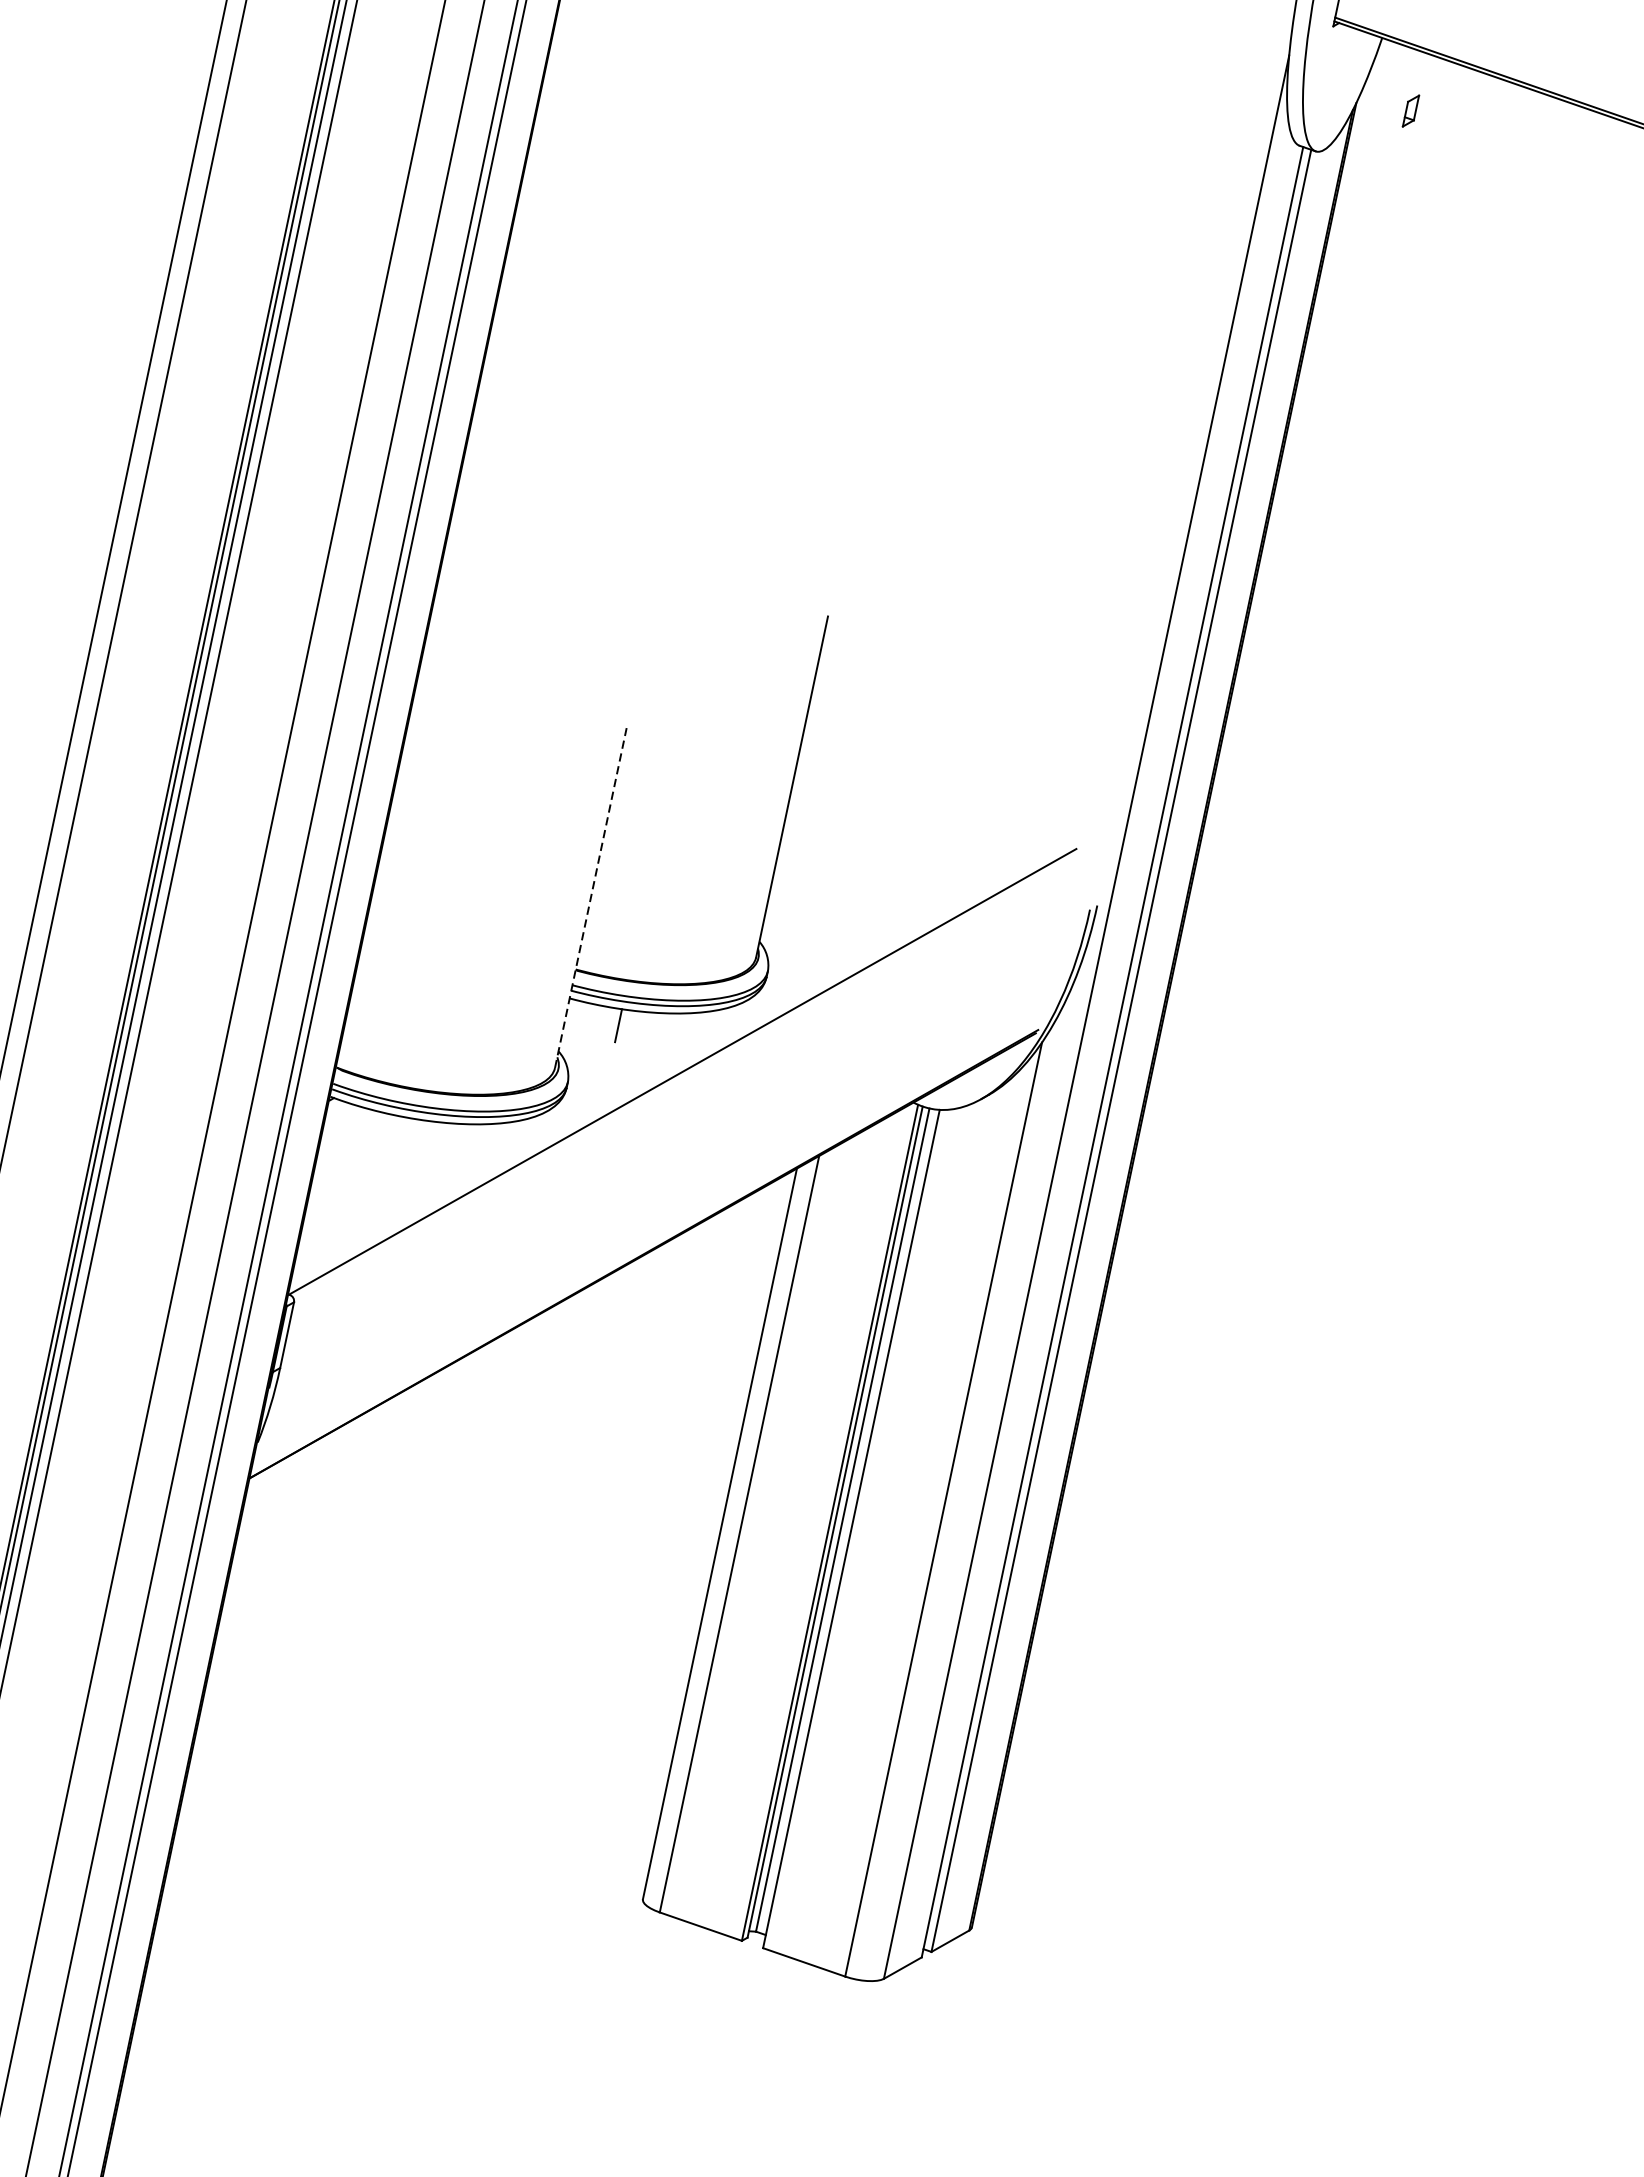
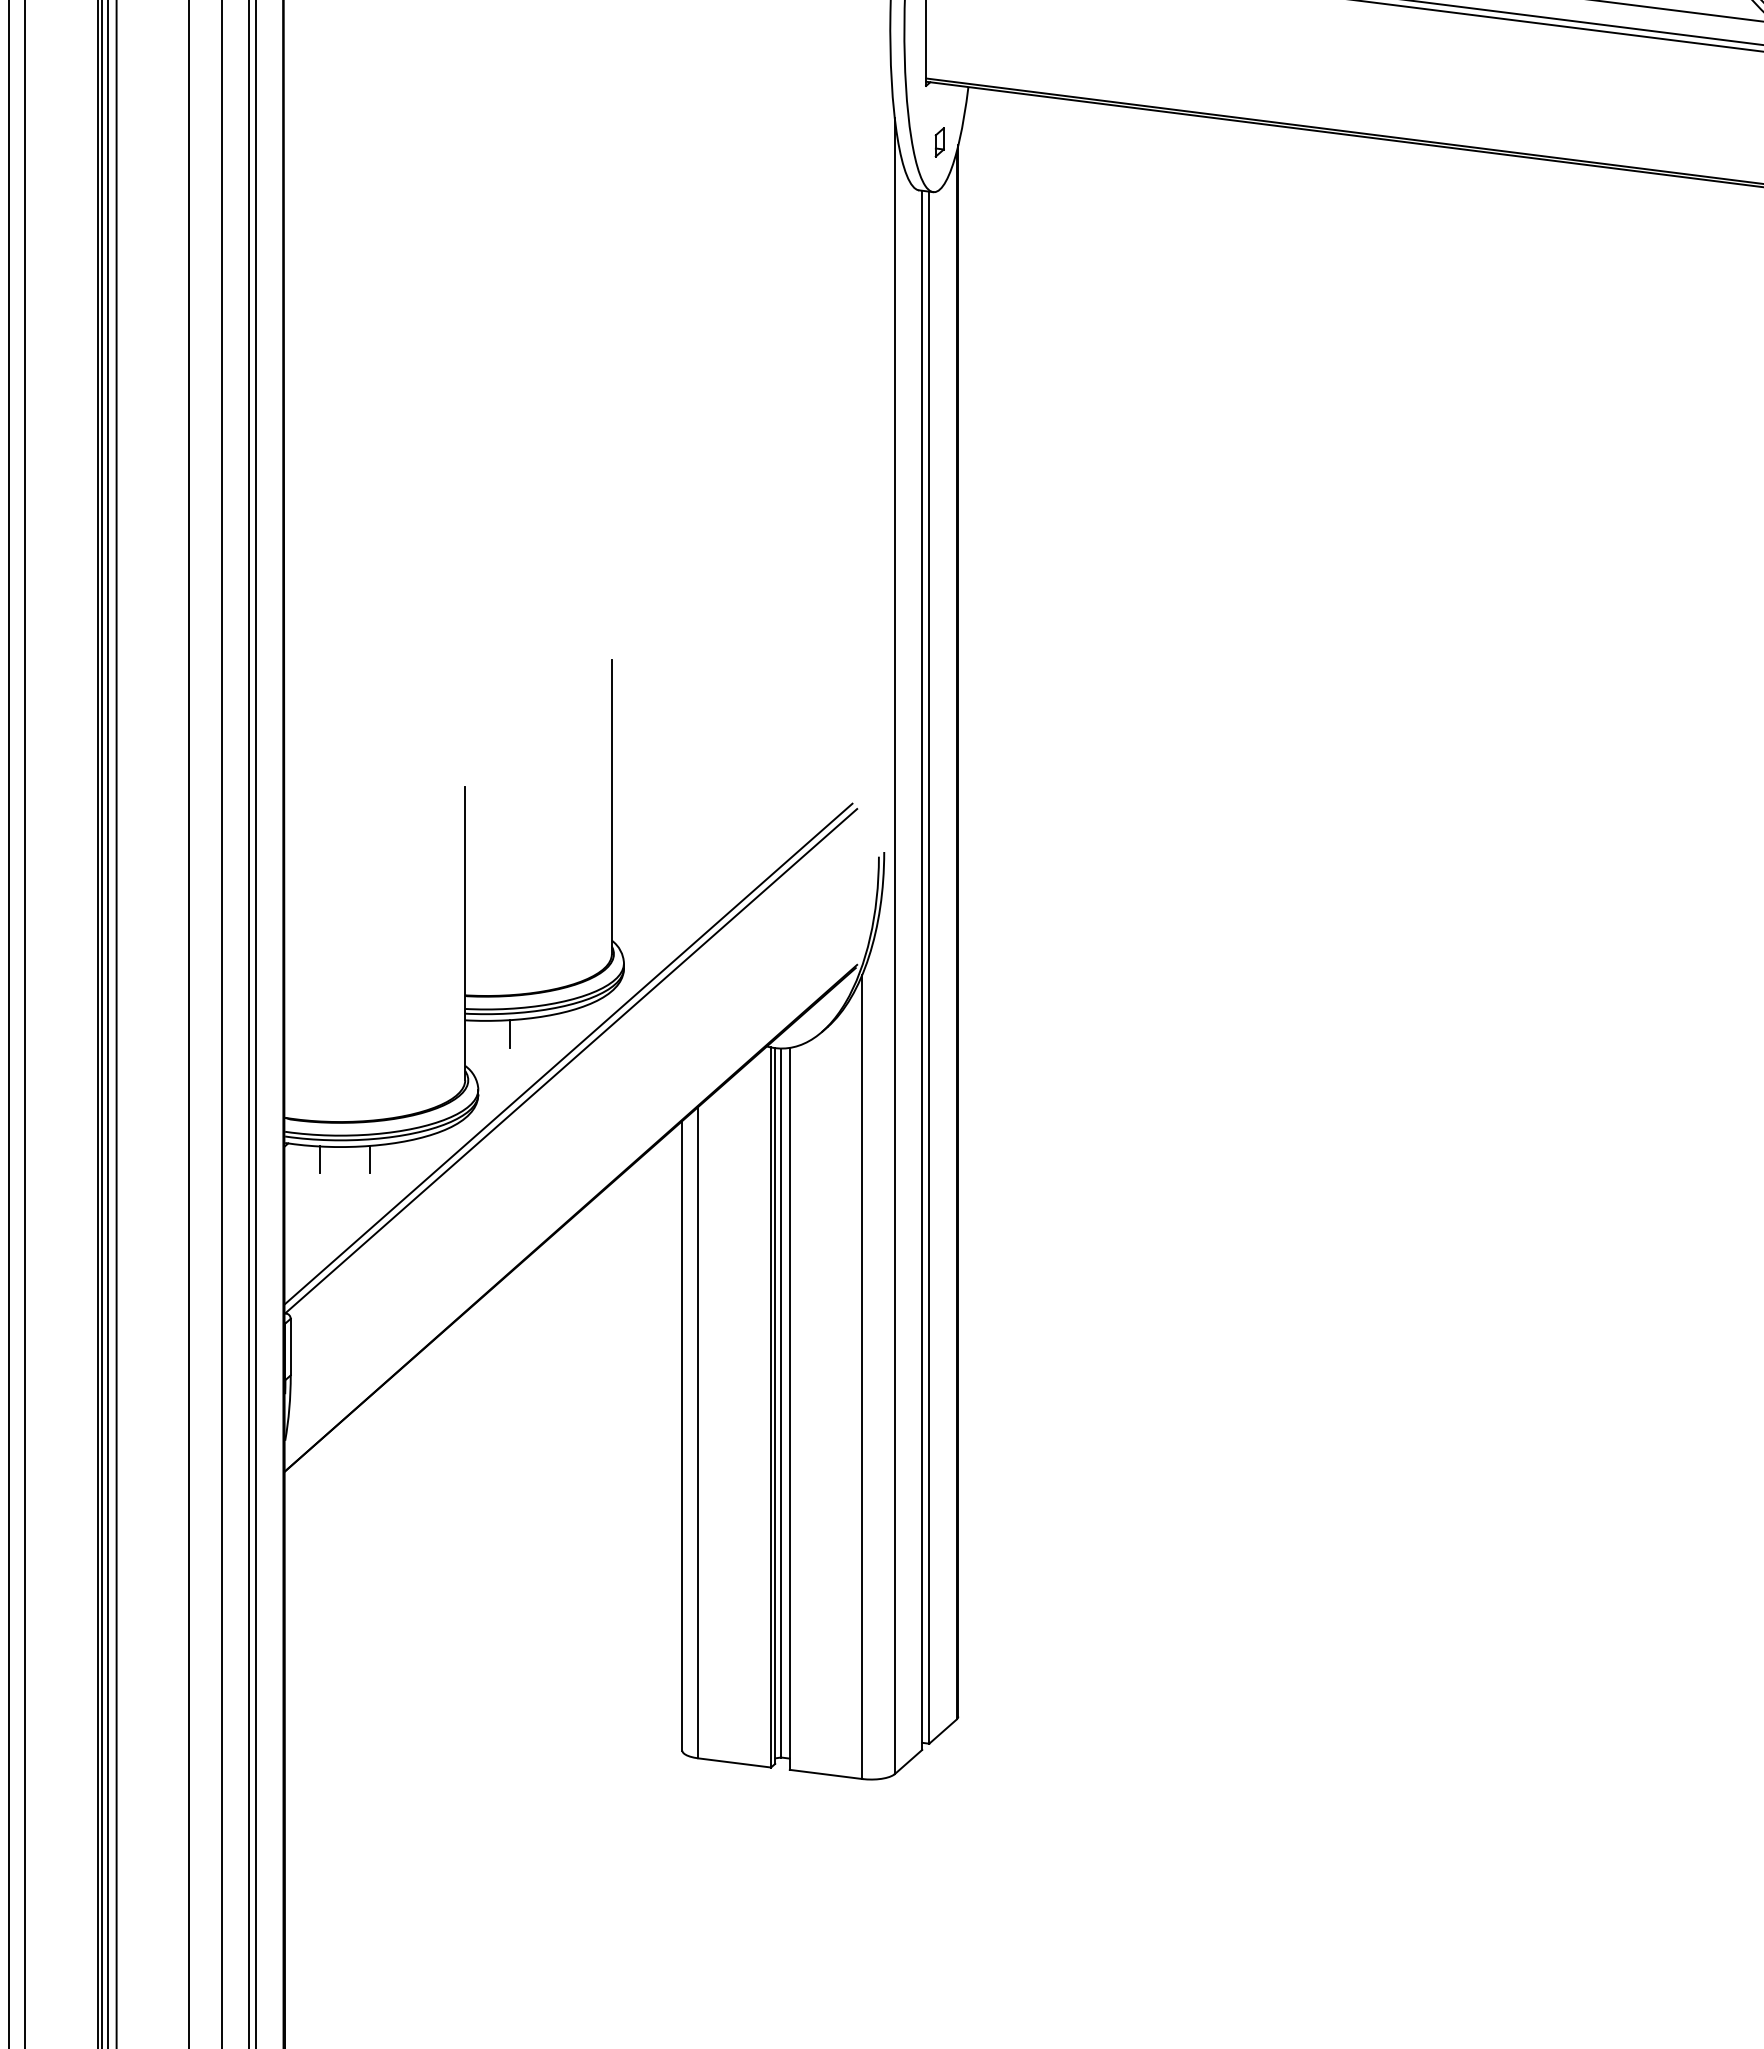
part: (1410, 111) -> (939, 142), moved
line: (591, 897) -> (465, 933), dashed -> solid
line: (681, 1062) -> (568, 1053), added
line: (366, 1124) -> (319, 1159), added
line: (425, 1136) -> (370, 1159), added

